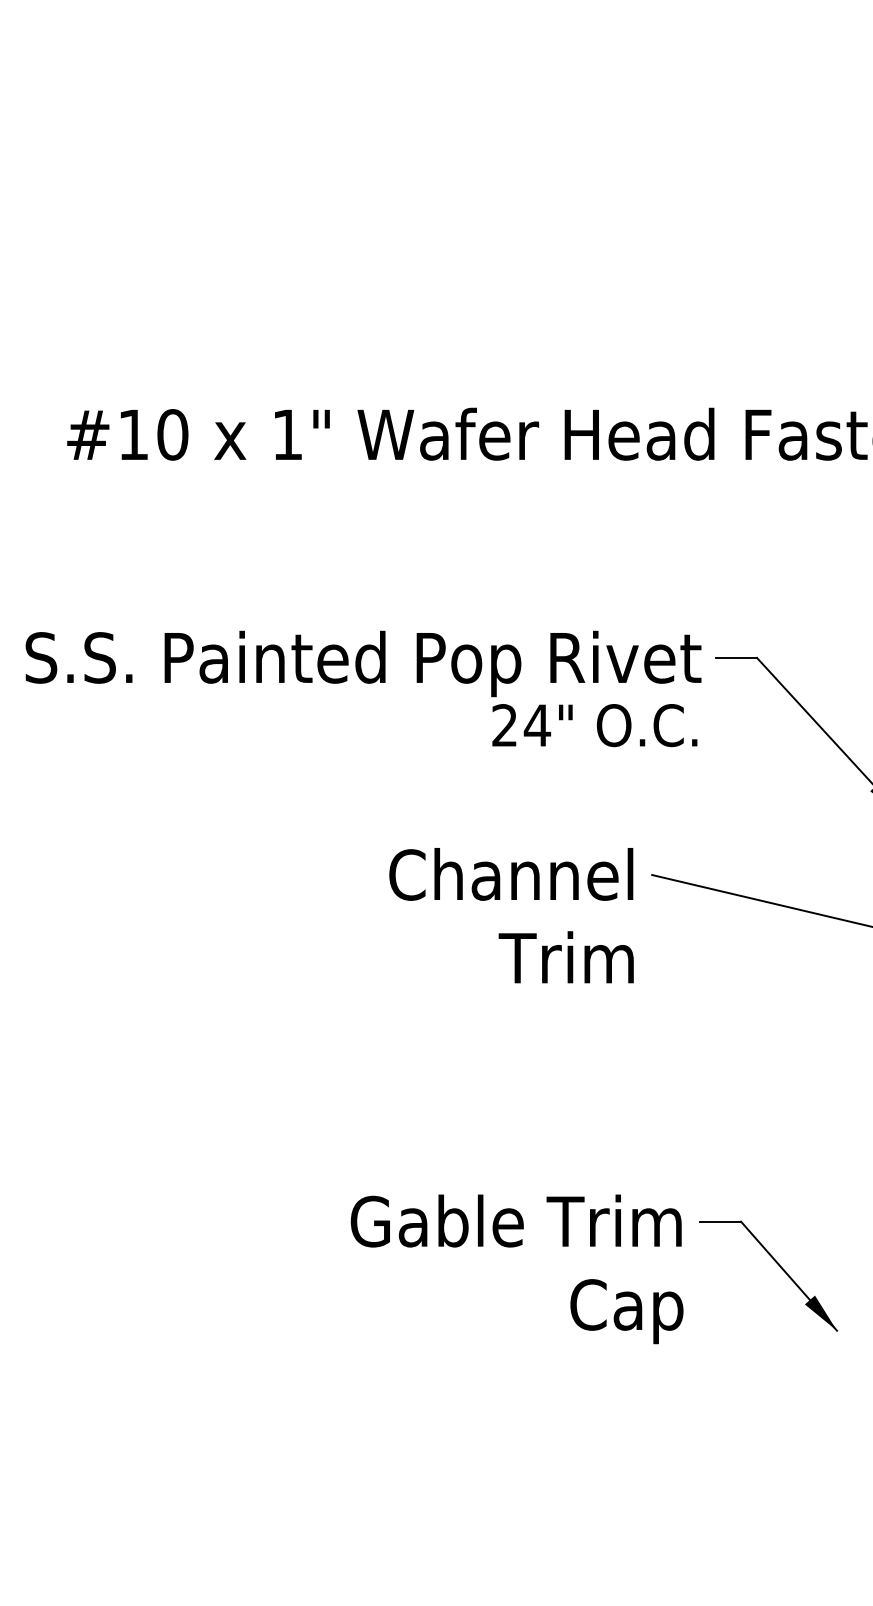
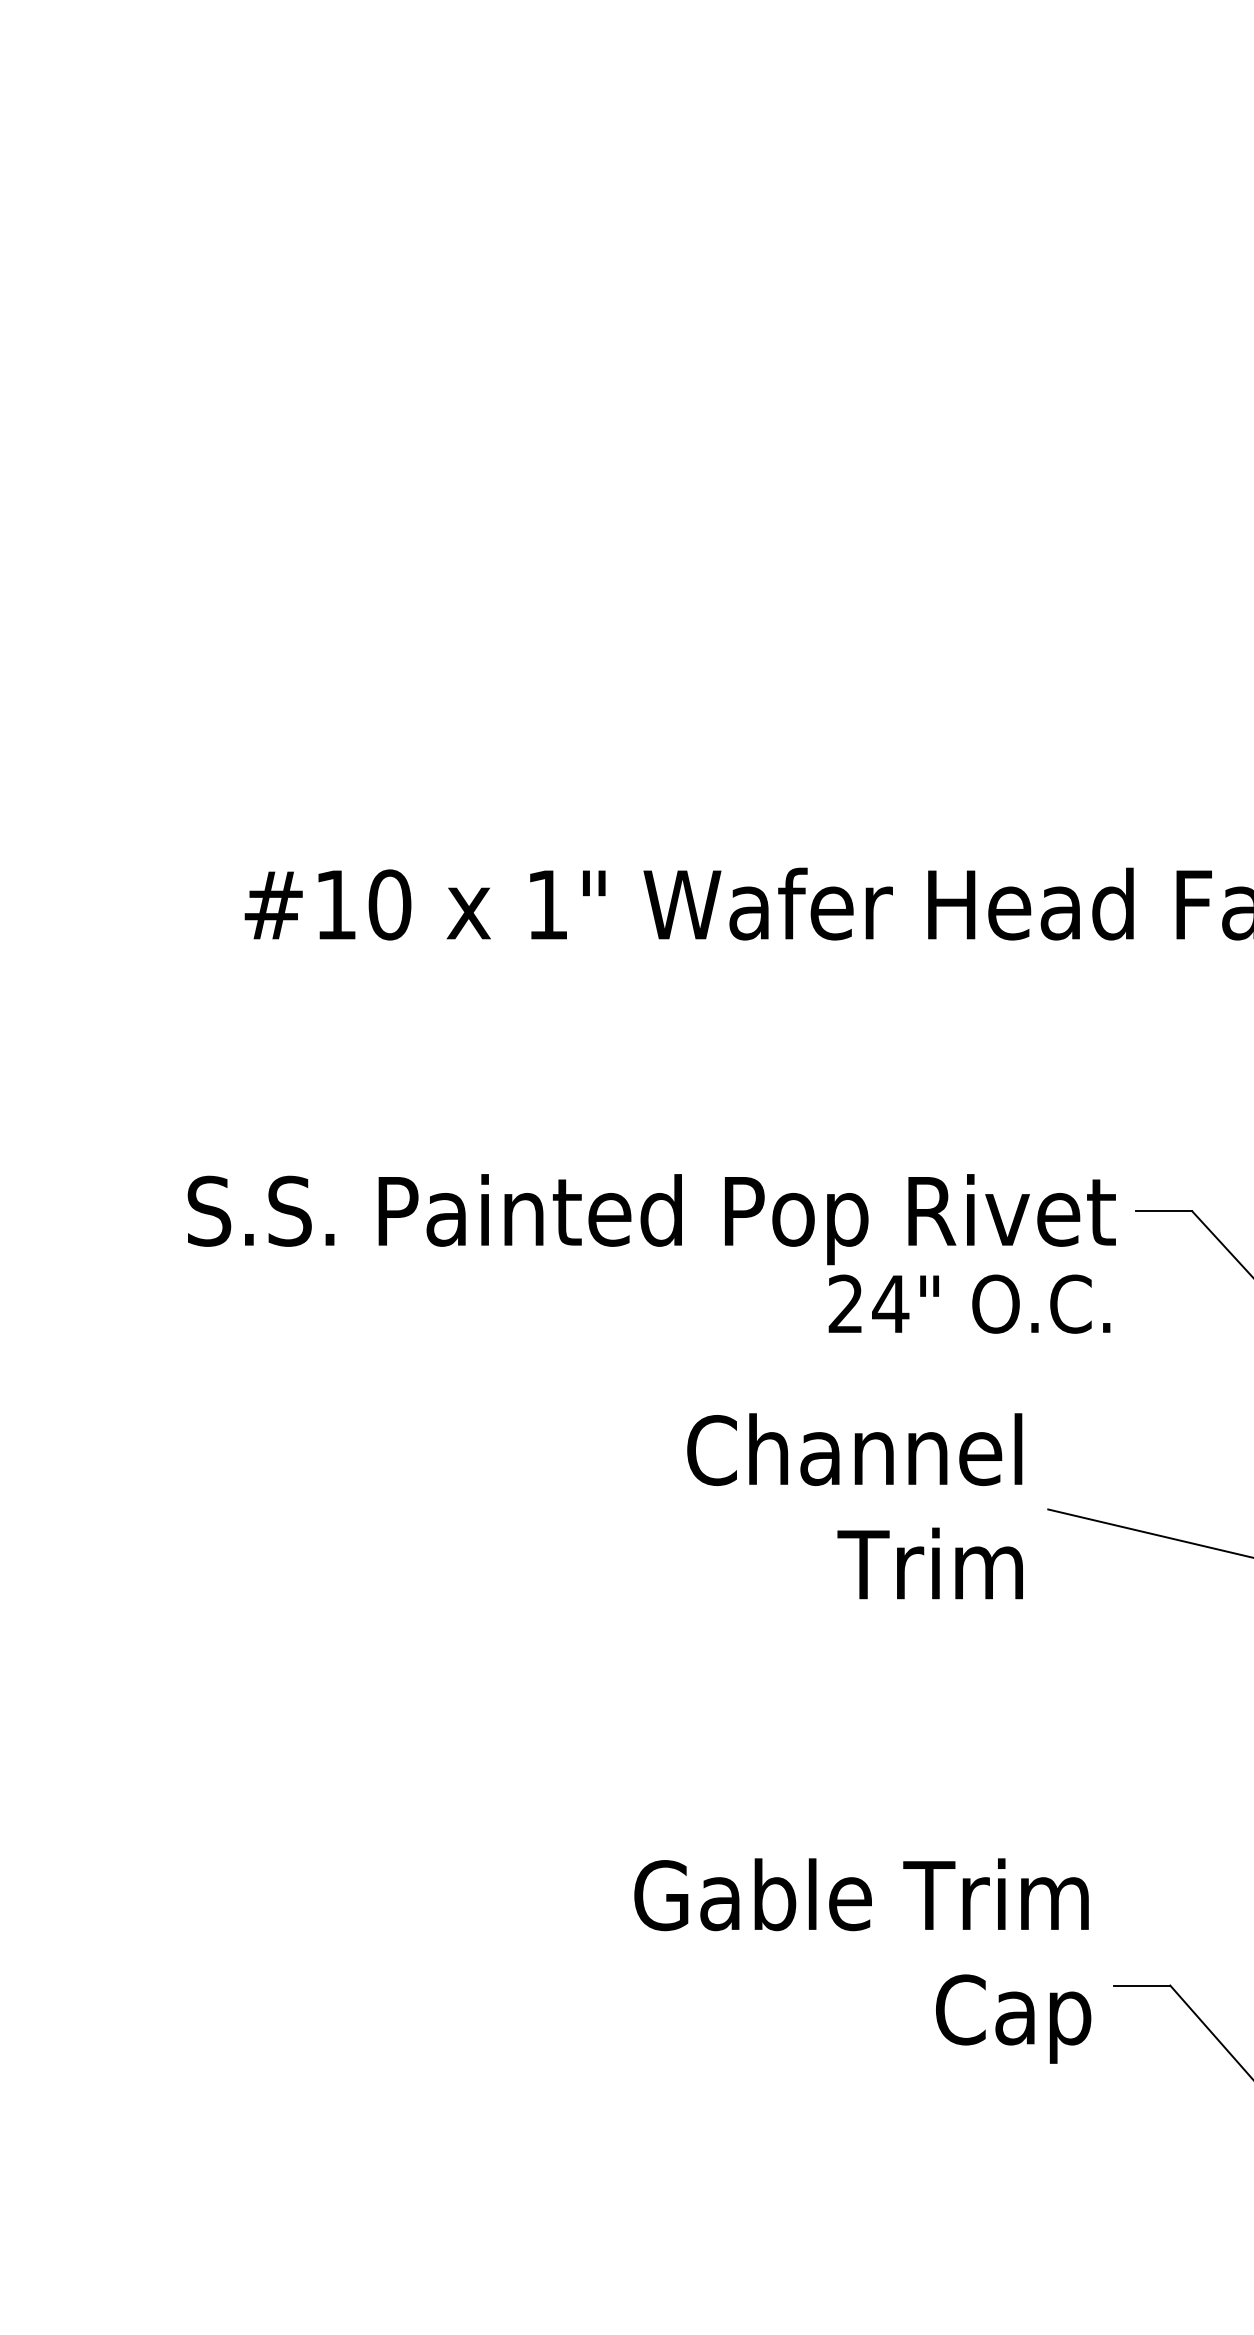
text: (511, 915) -> (854, 1506), moved
text: (516, 1268) -> (862, 1960), moved

